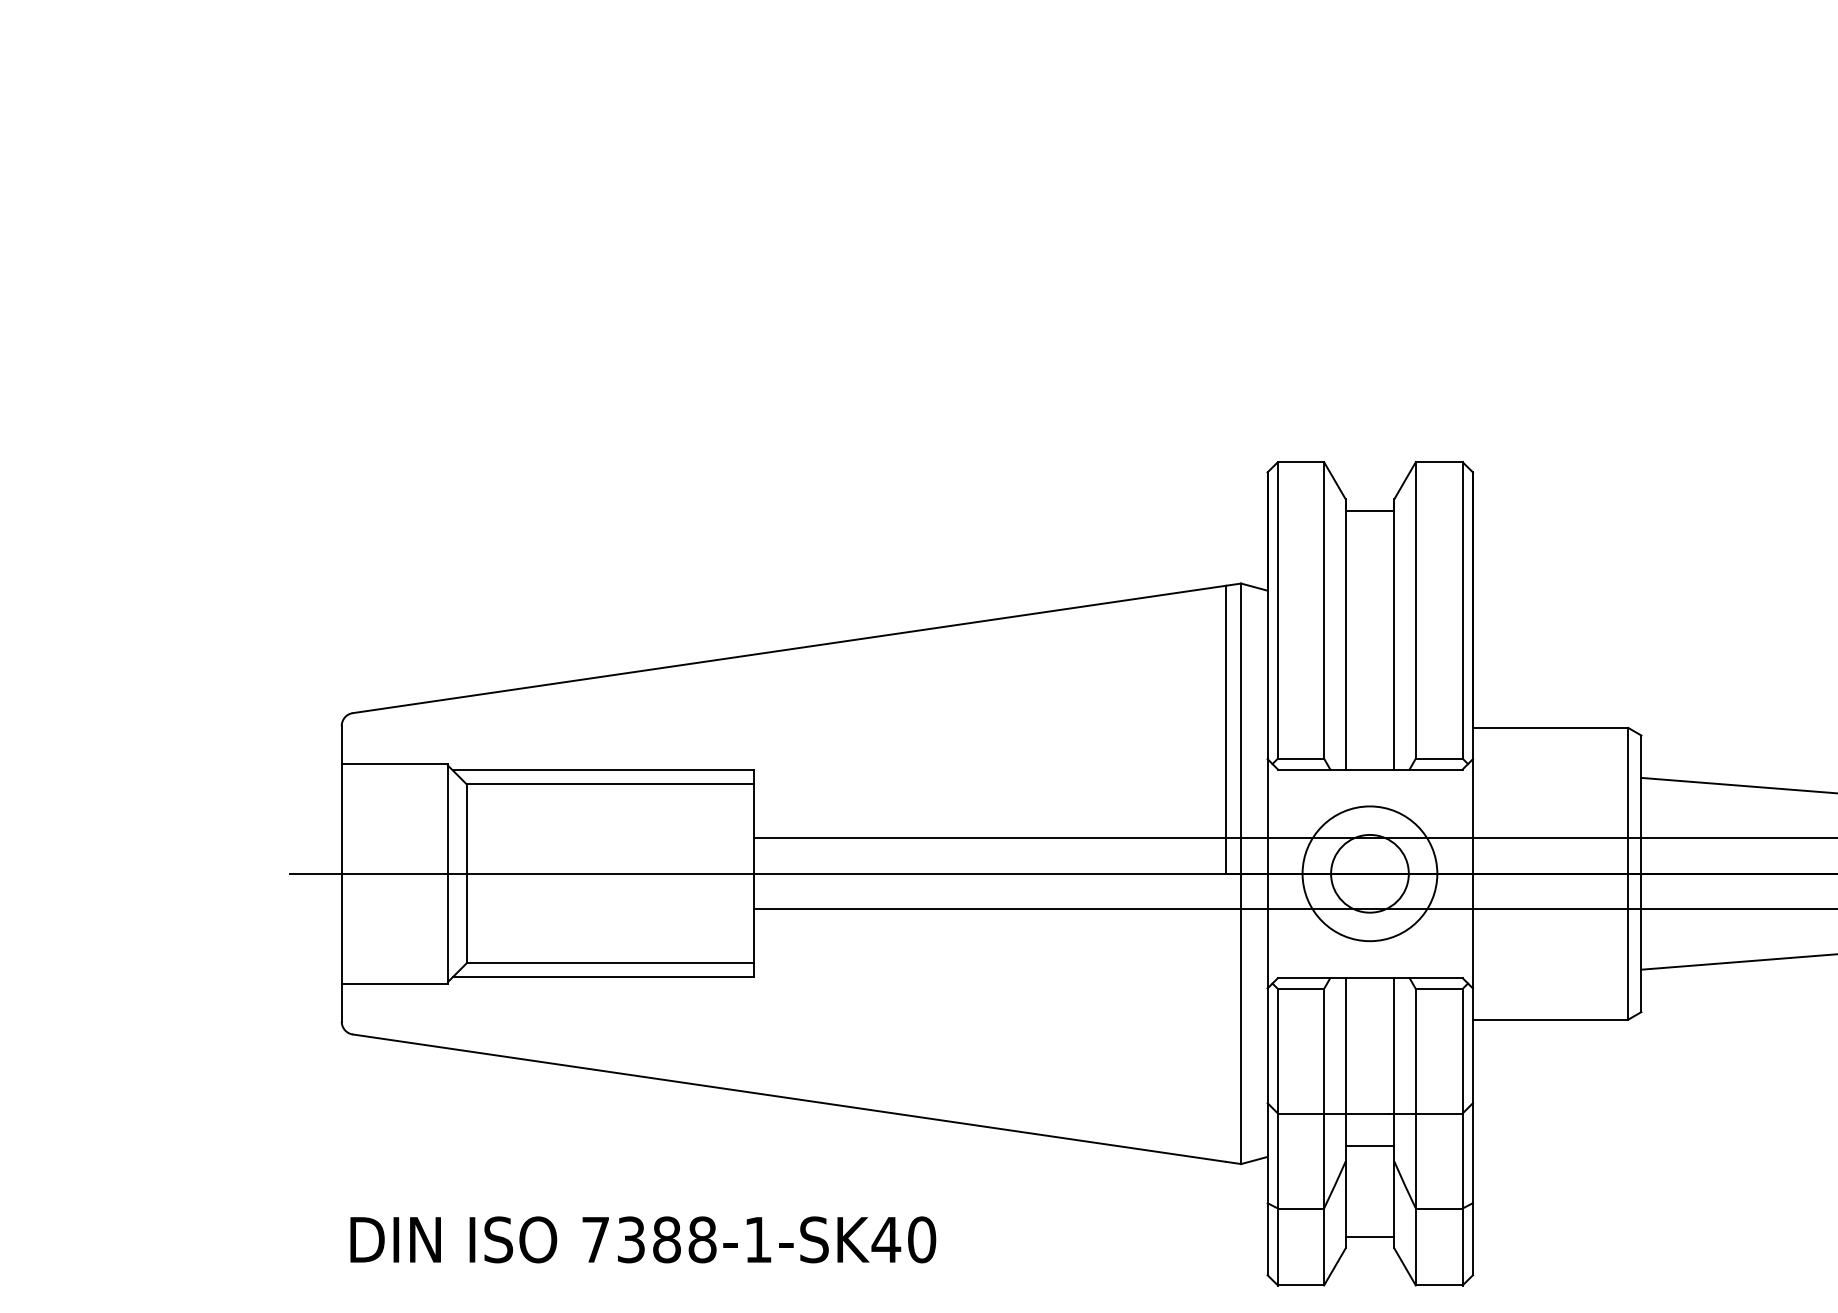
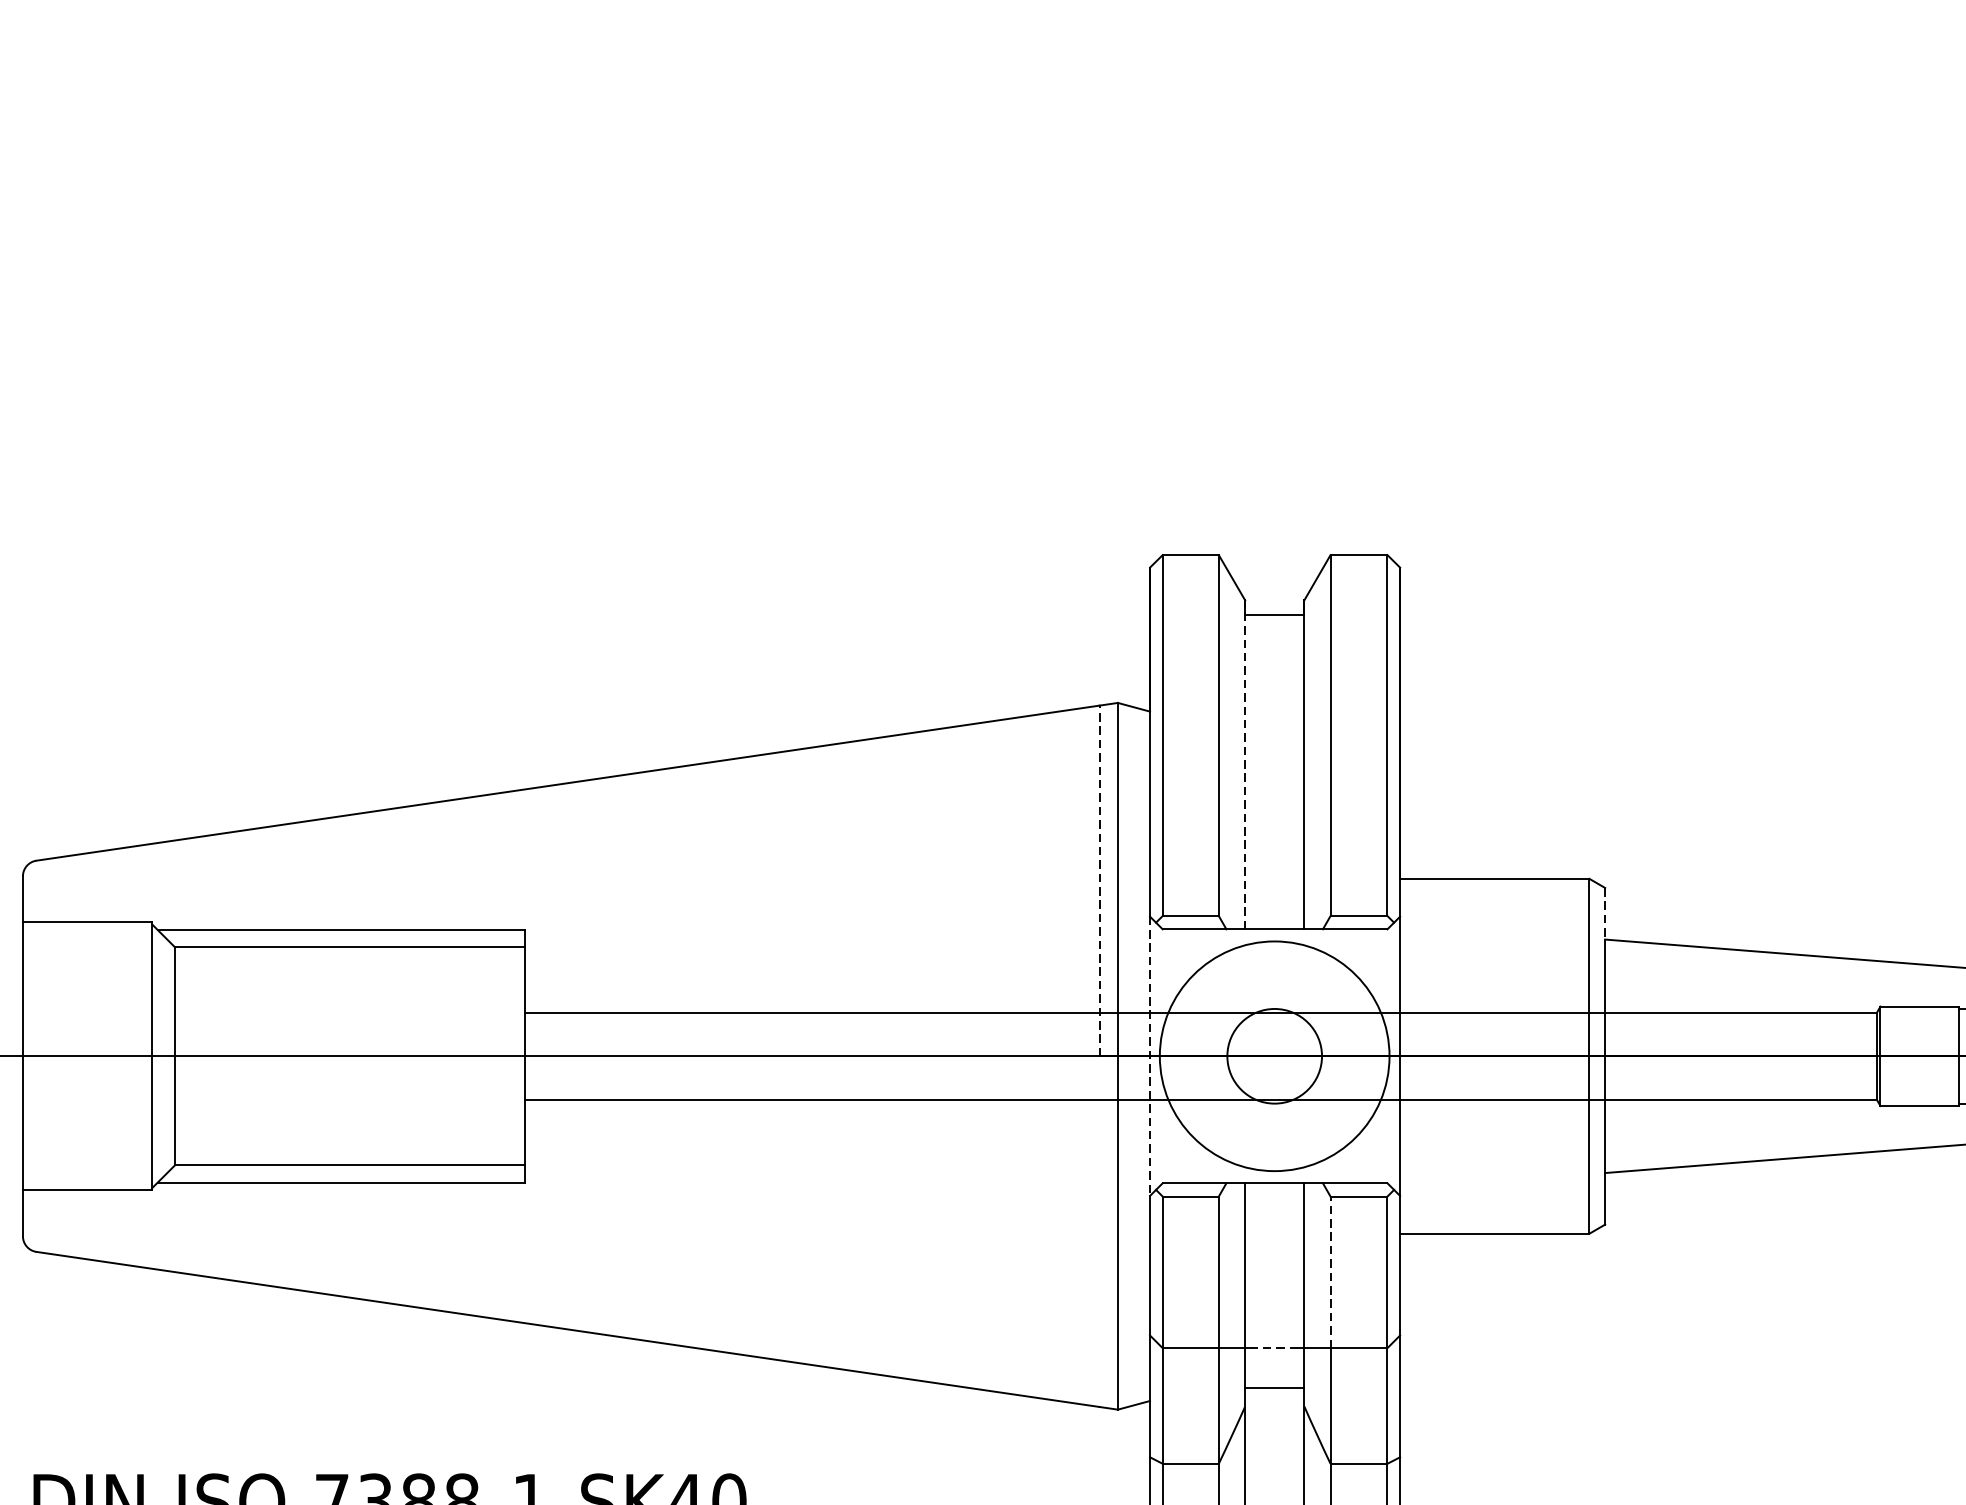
line: (1345, 633) -> (1244, 763), solid -> dashed
line: (1226, 729) -> (1100, 880), solid -> dashed
line: (1641, 757) -> (1605, 914), solid -> dashed
line: (1267, 873) -> (1149, 1055), solid -> dashed
circle: (1369, 873) -> (1274, 1055), size x1.4
line: (1415, 1050) -> (1330, 1271), solid -> dashed
line: (1369, 1113) -> (1274, 1348), solid -> dashed
line: (1369, 1236) -> (1274, 1497), removed

